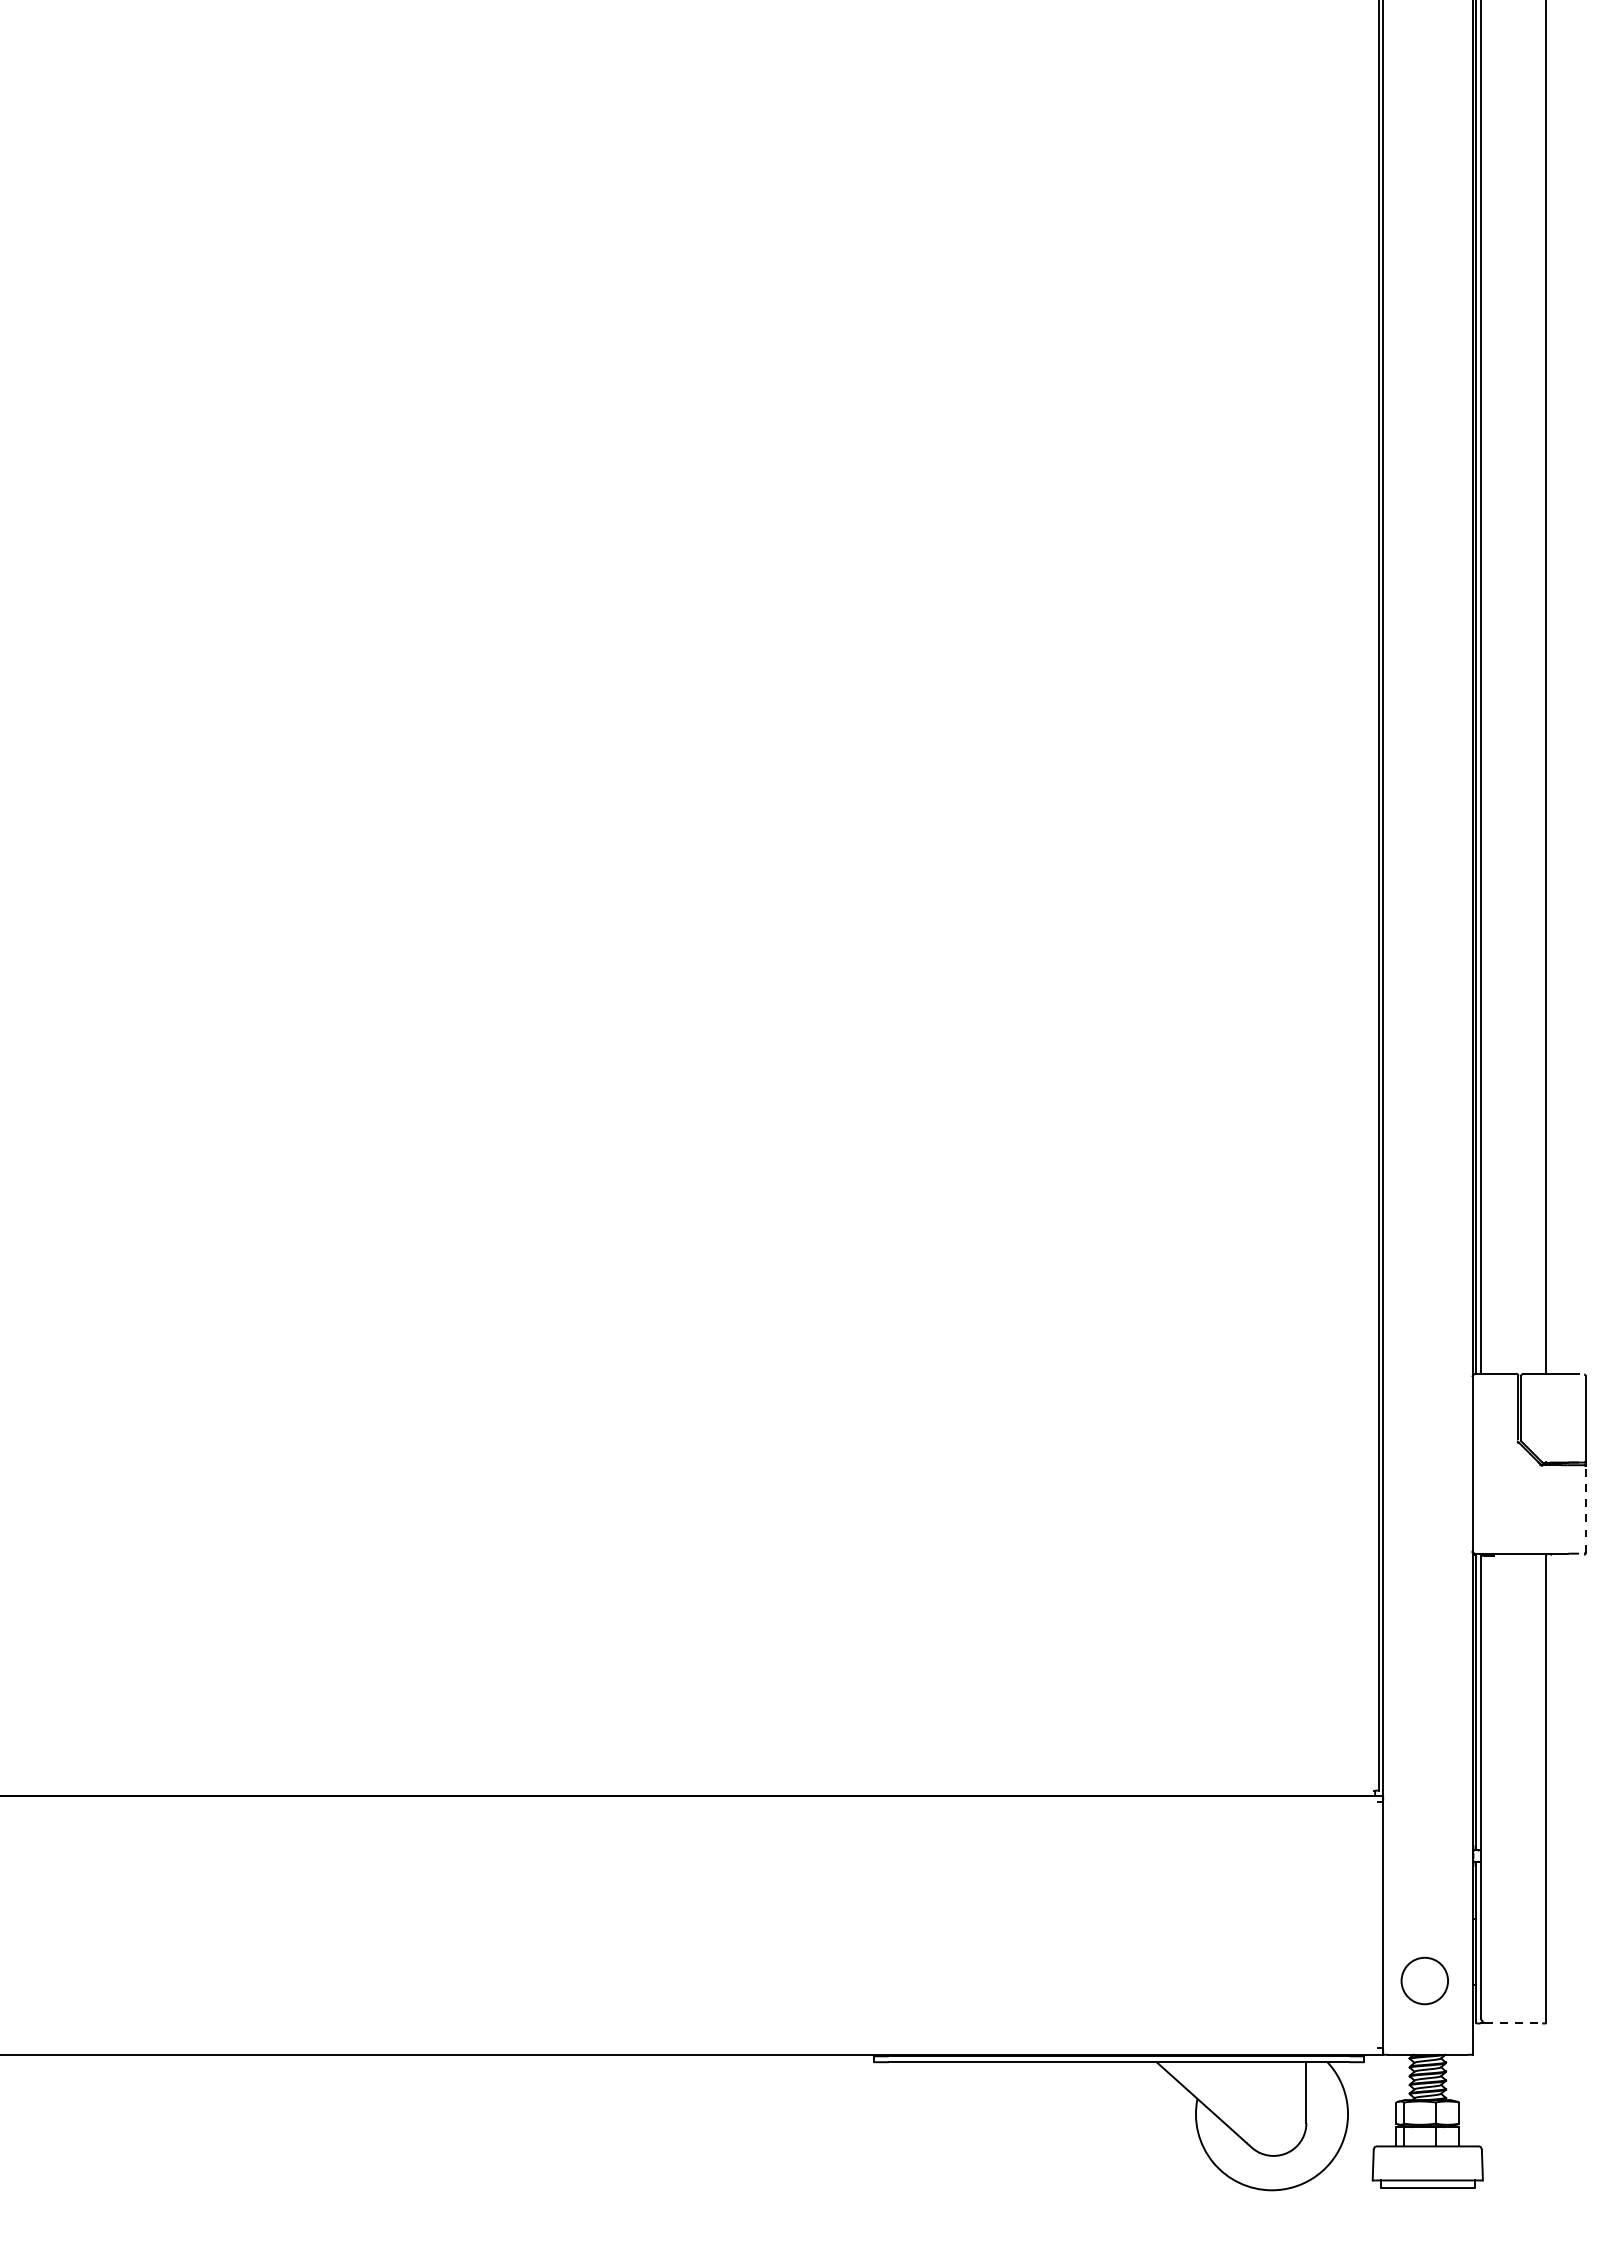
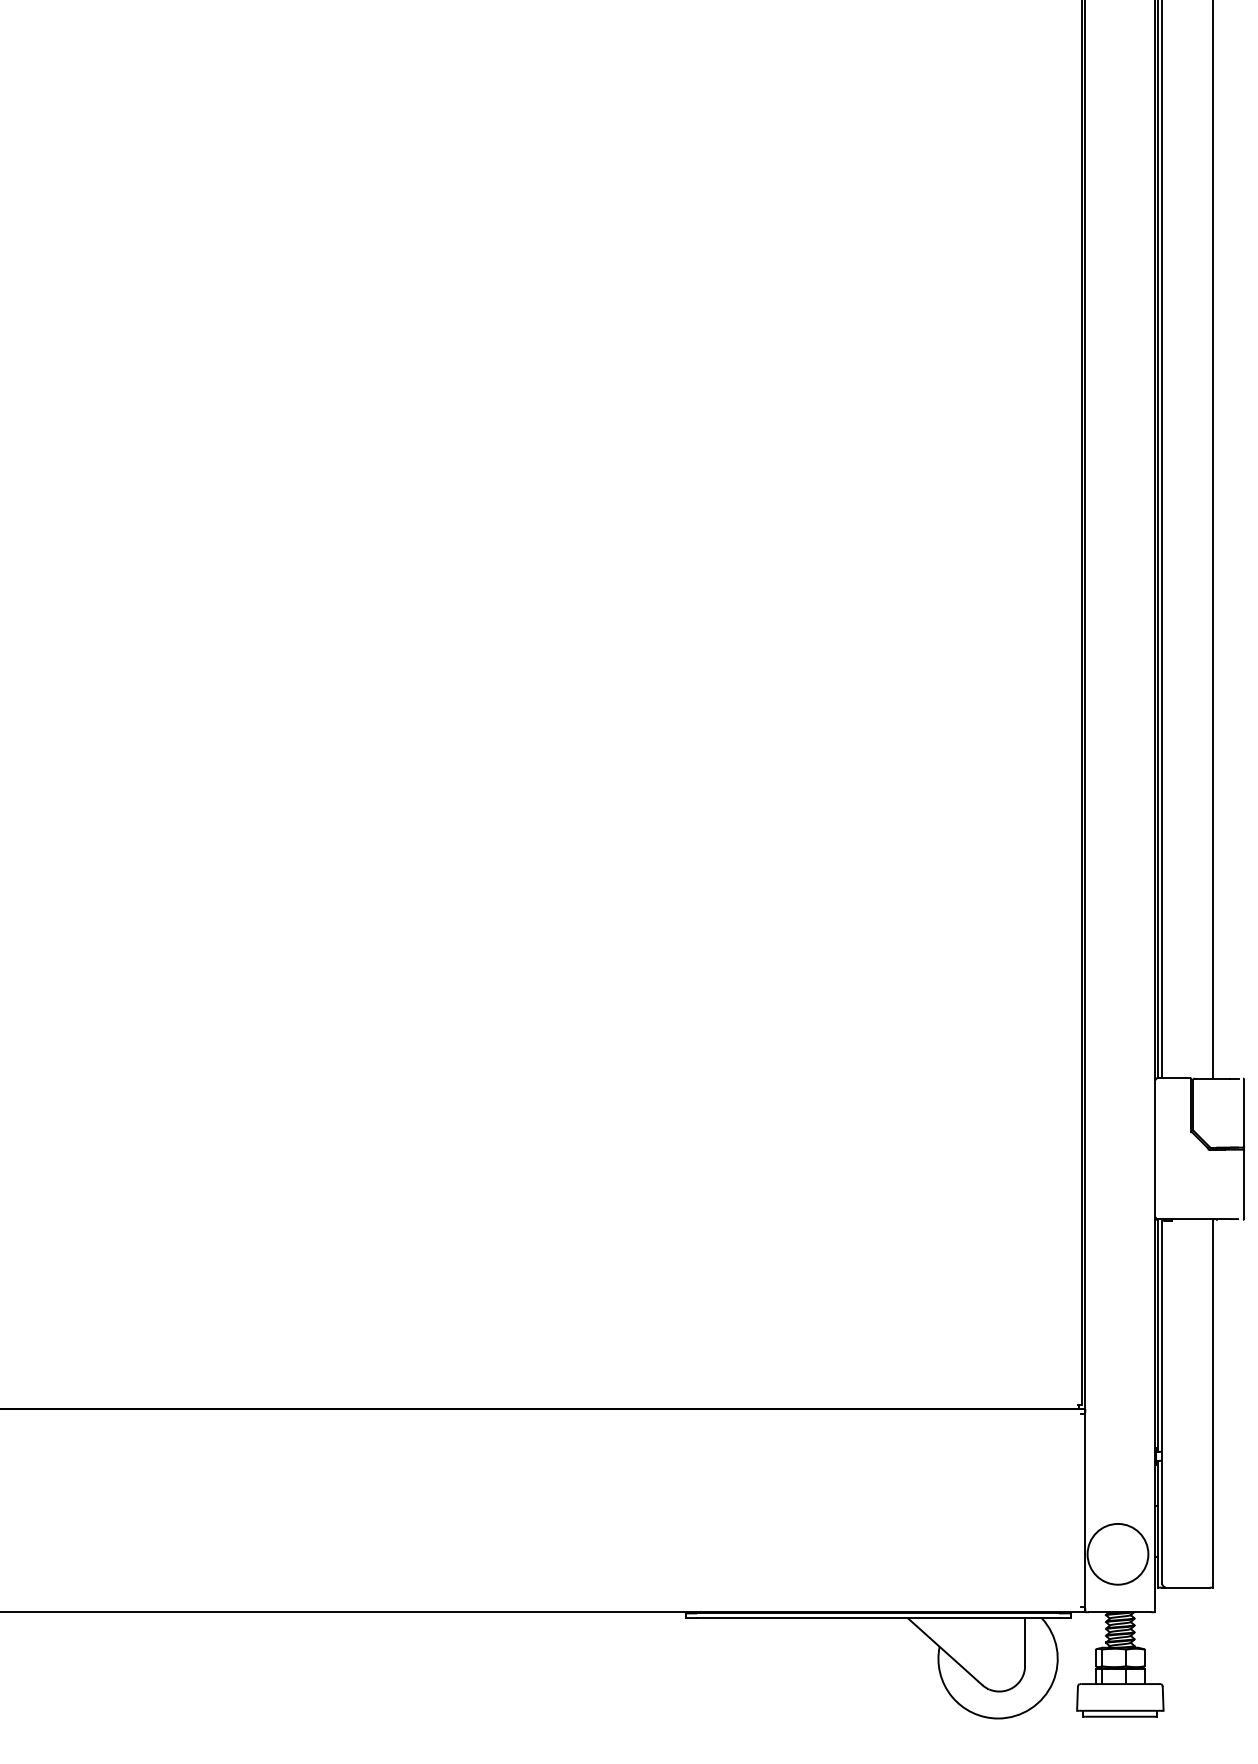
line: (1585, 1509) -> (1244, 1184), dashed -> solid
circle: (1424, 1980) -> (1117, 1553), size x1.67
line: (1513, 2023) -> (1187, 1587), dashed -> solid

